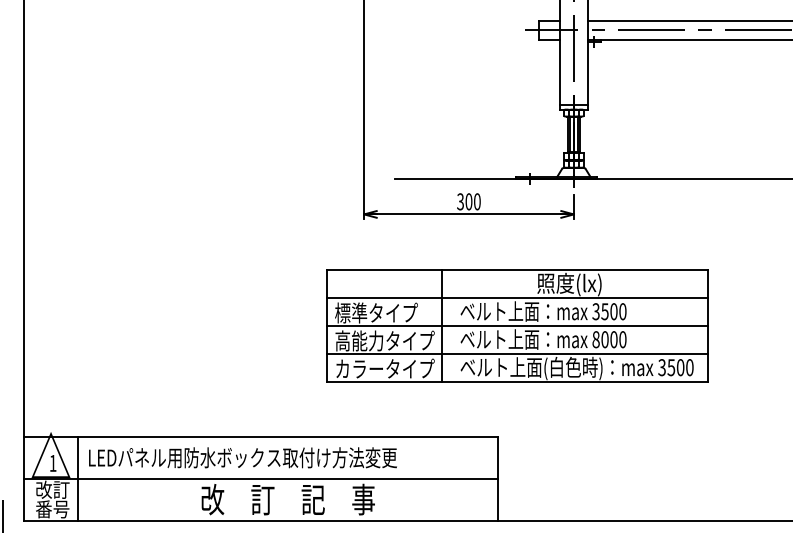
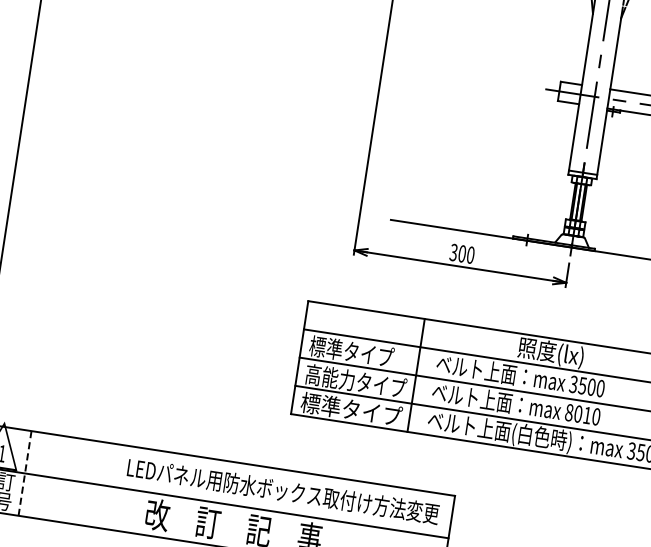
text: (613, 339) -> (586, 415), 8000 -> 8010
text: (384, 368) -> (351, 409), カラータイプ -> 標準タイプ
text: (242, 457) -> (282, 490), moved
line: (78, 479) -> (25, 473), solid -> dashed

